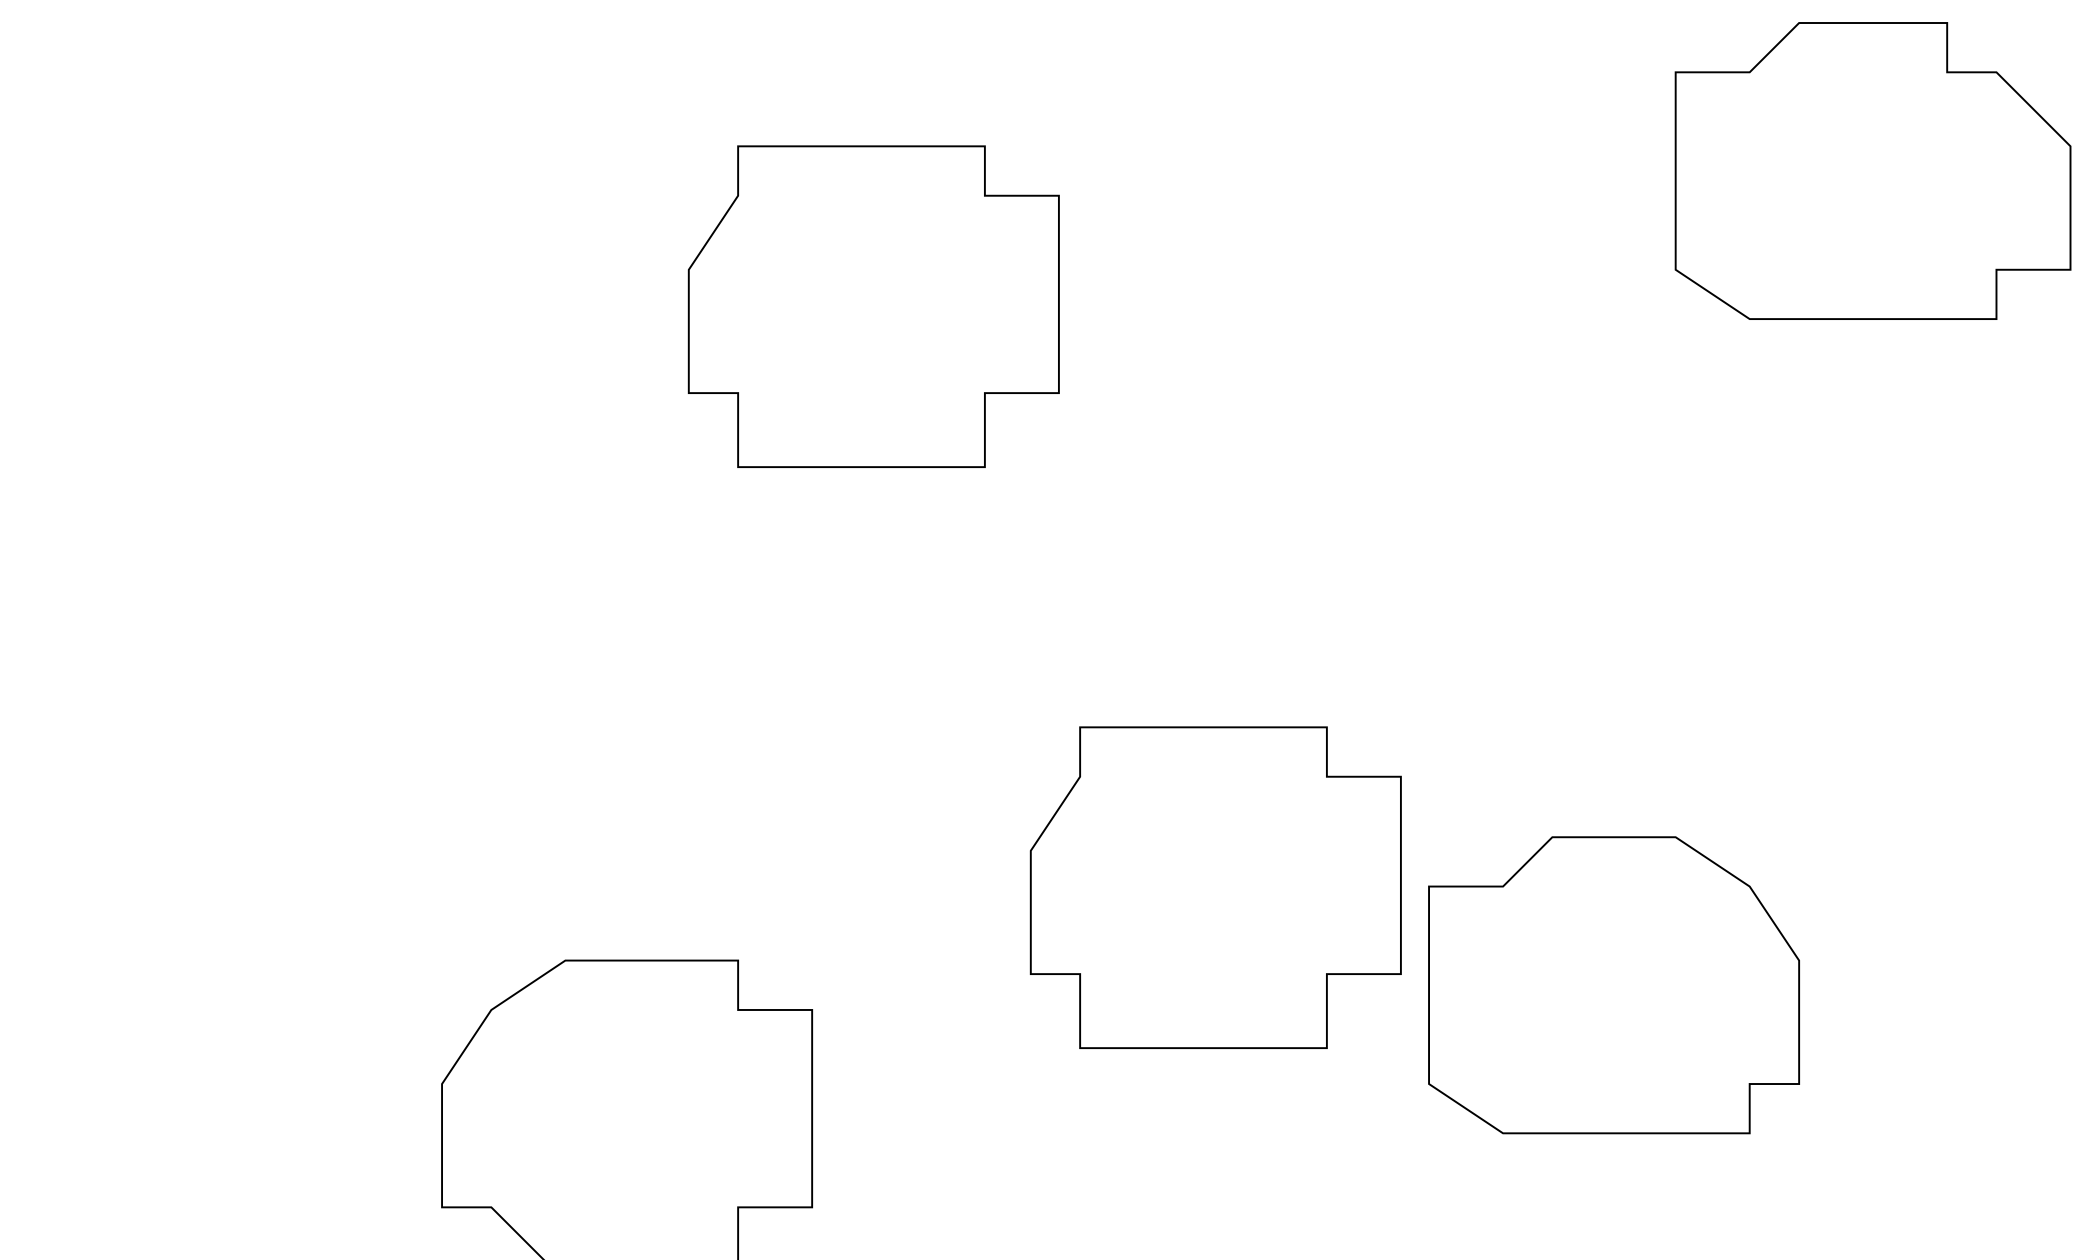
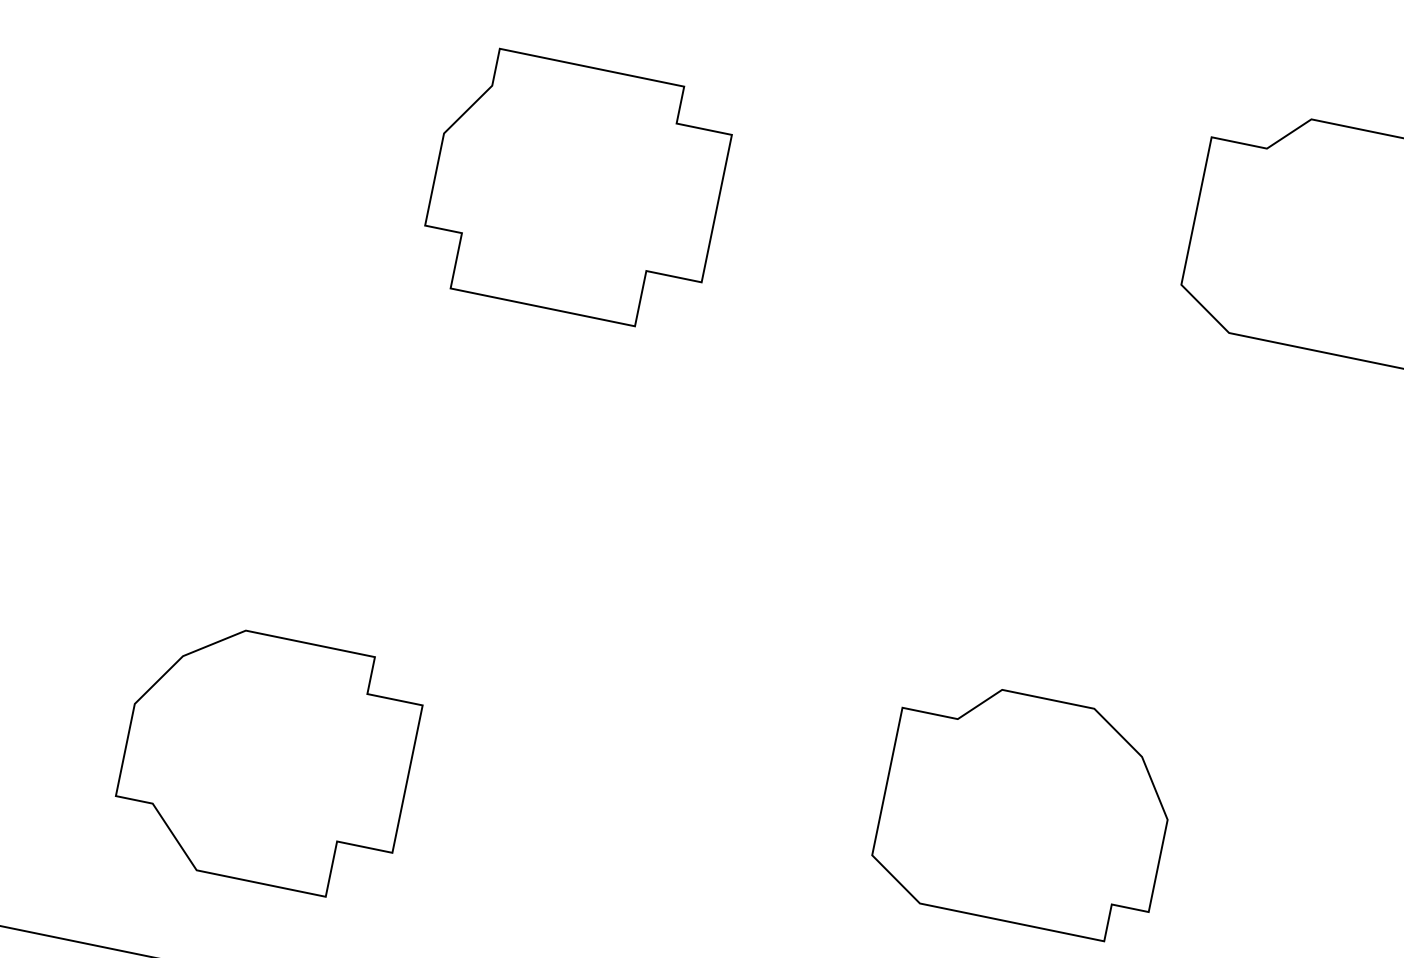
part: (1215, 887) -> (742, 675), removed

